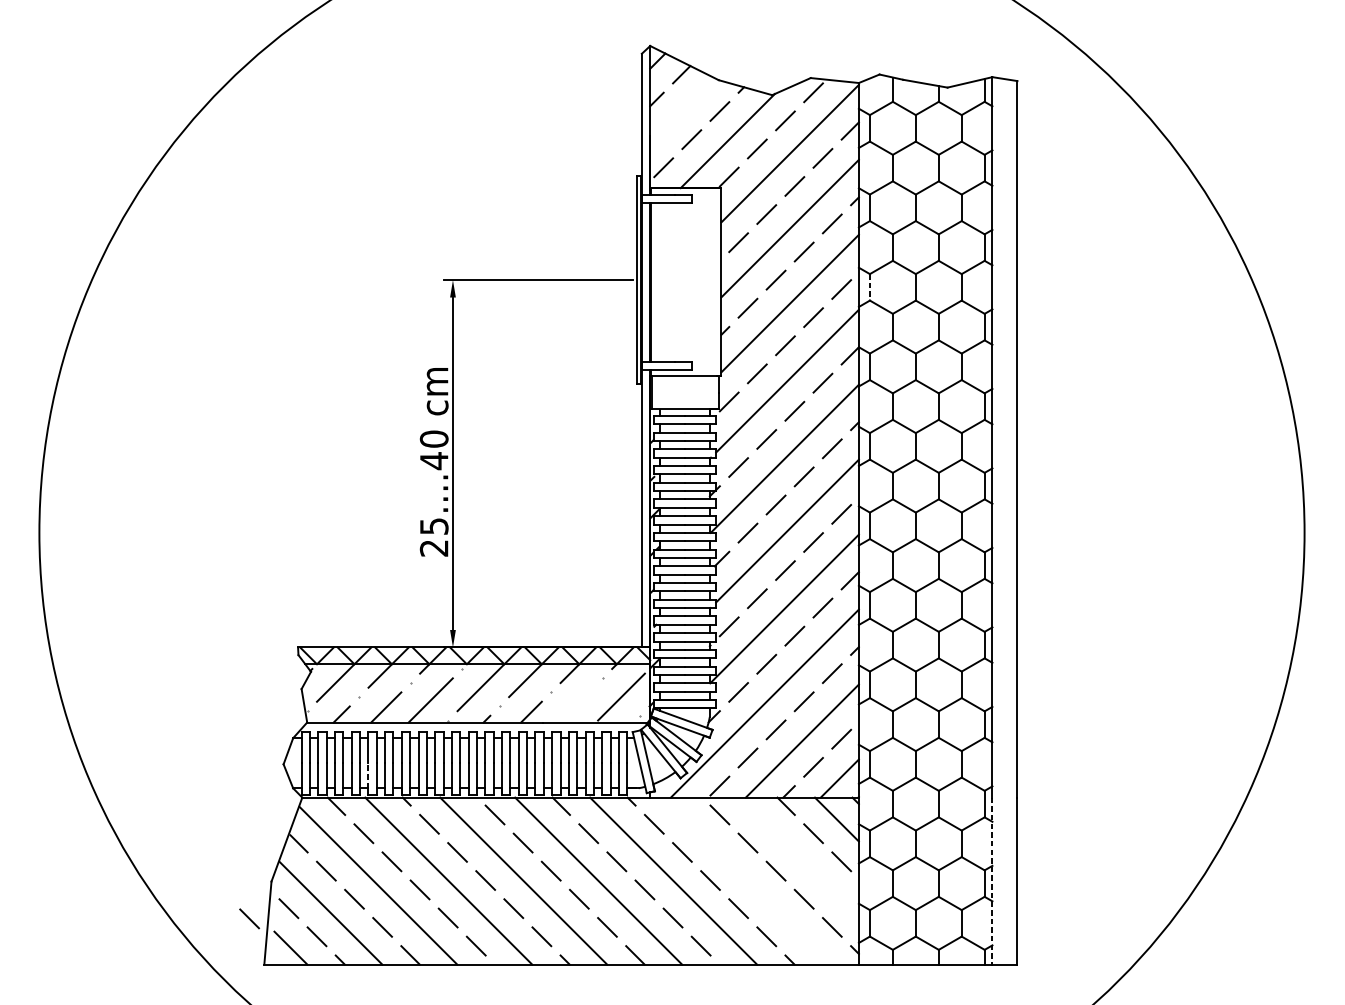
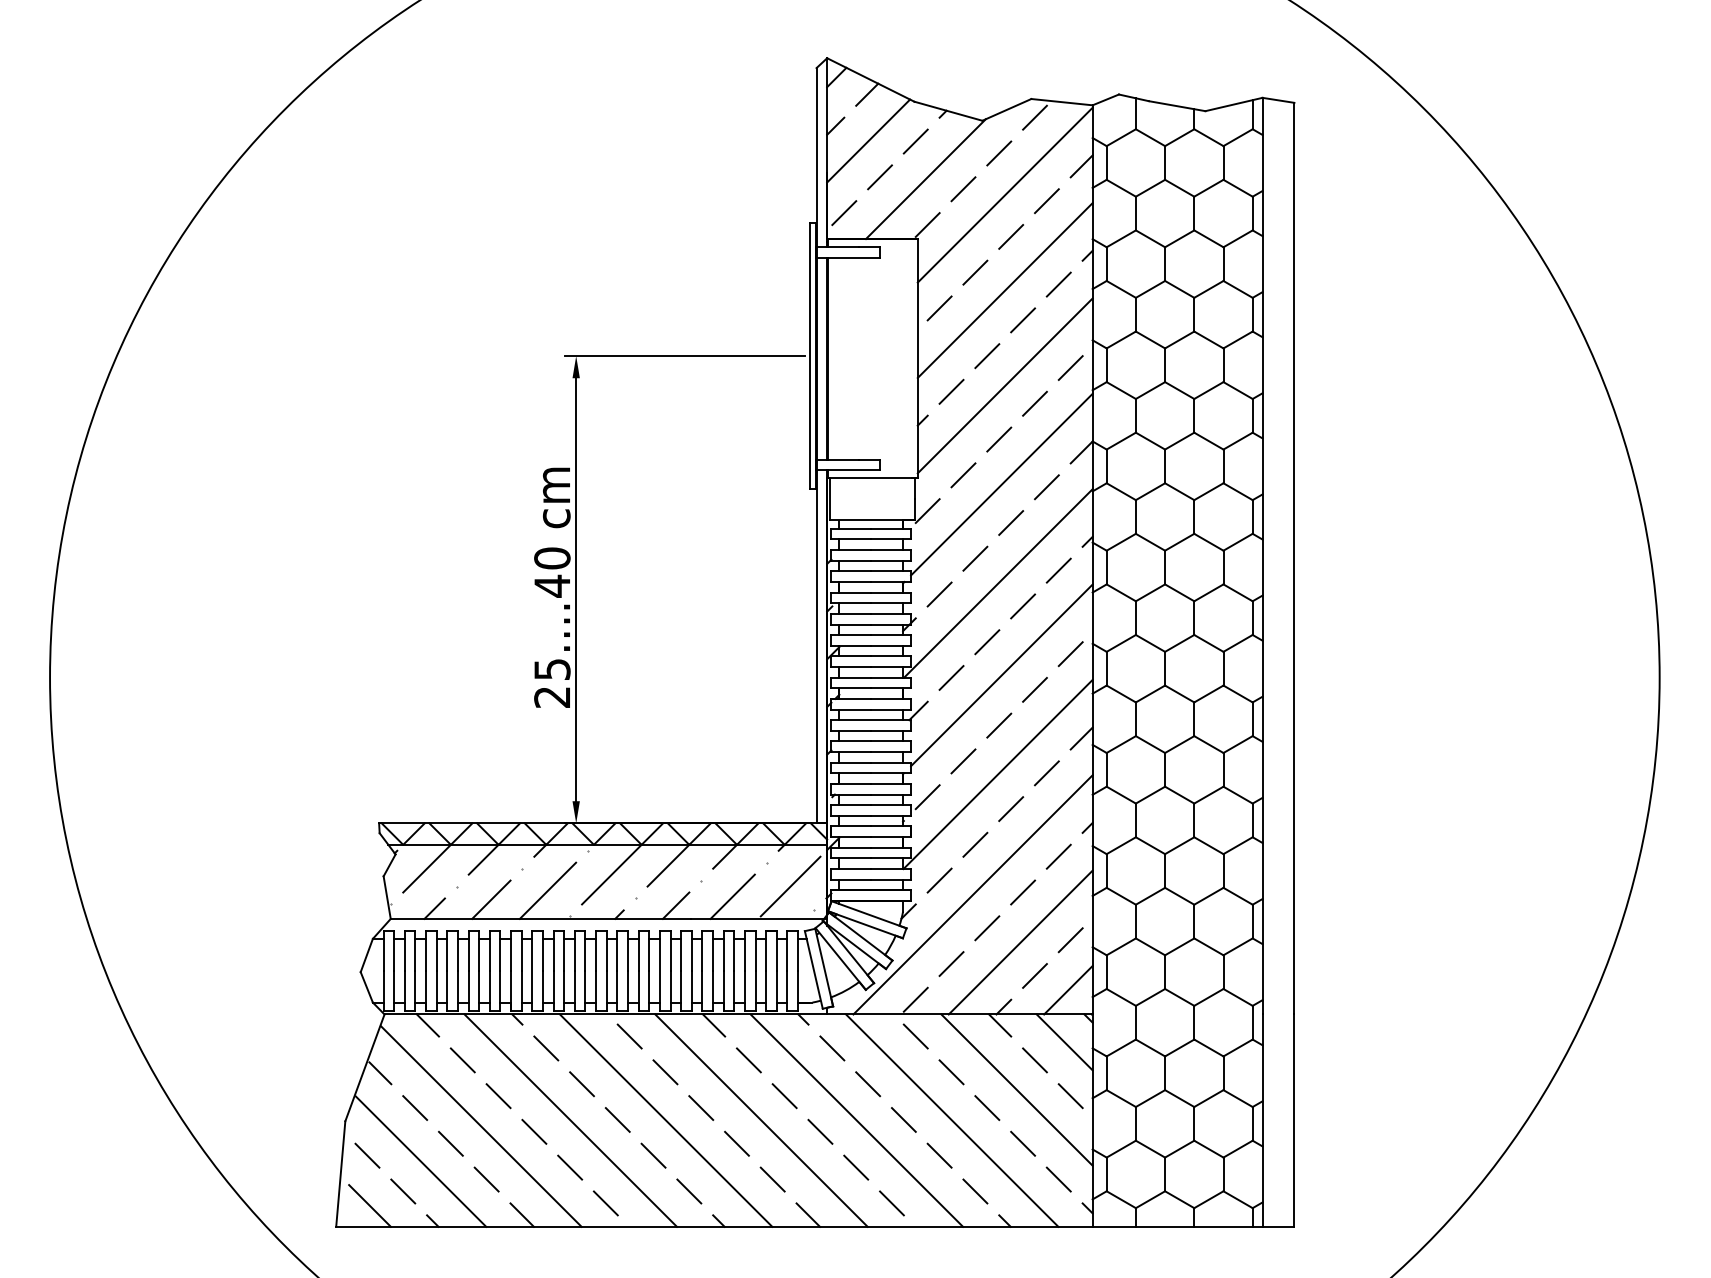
line: (682, 110) -> (868, 140), added
line: (869, 287) -> (1106, 365), dashed -> solid
line: (575, 704) -> (732, 896), added
line: (368, 775) -> (468, 986), dashed -> solid
line: (799, 856) -> (1016, 1089), added
line: (748, 880) -> (952, 1120), added
line: (992, 881) -> (1262, 1121), dashed -> solid
line: (249, 918) -> (317, 1168), removed

